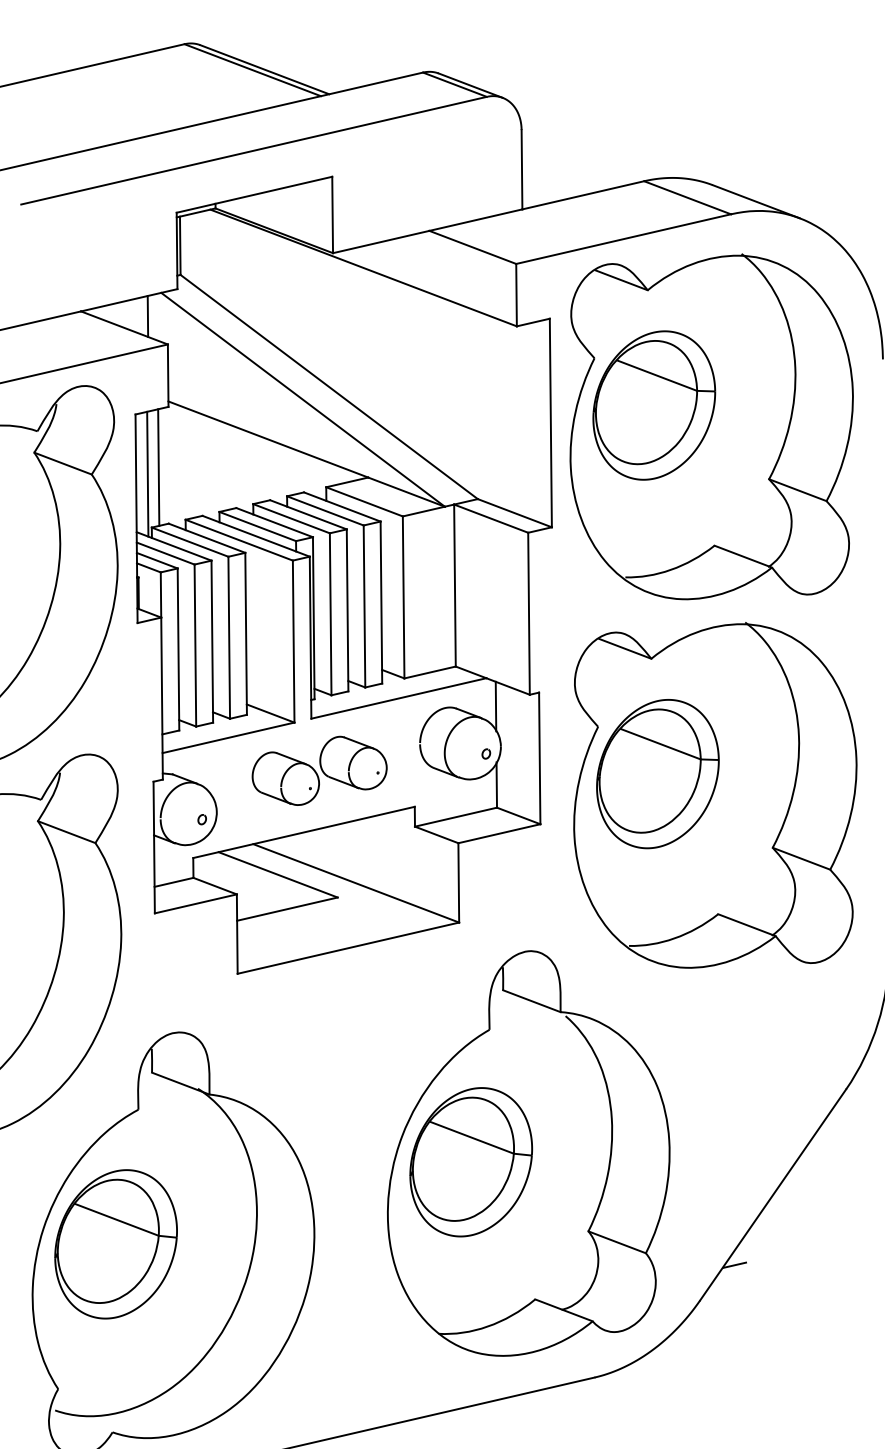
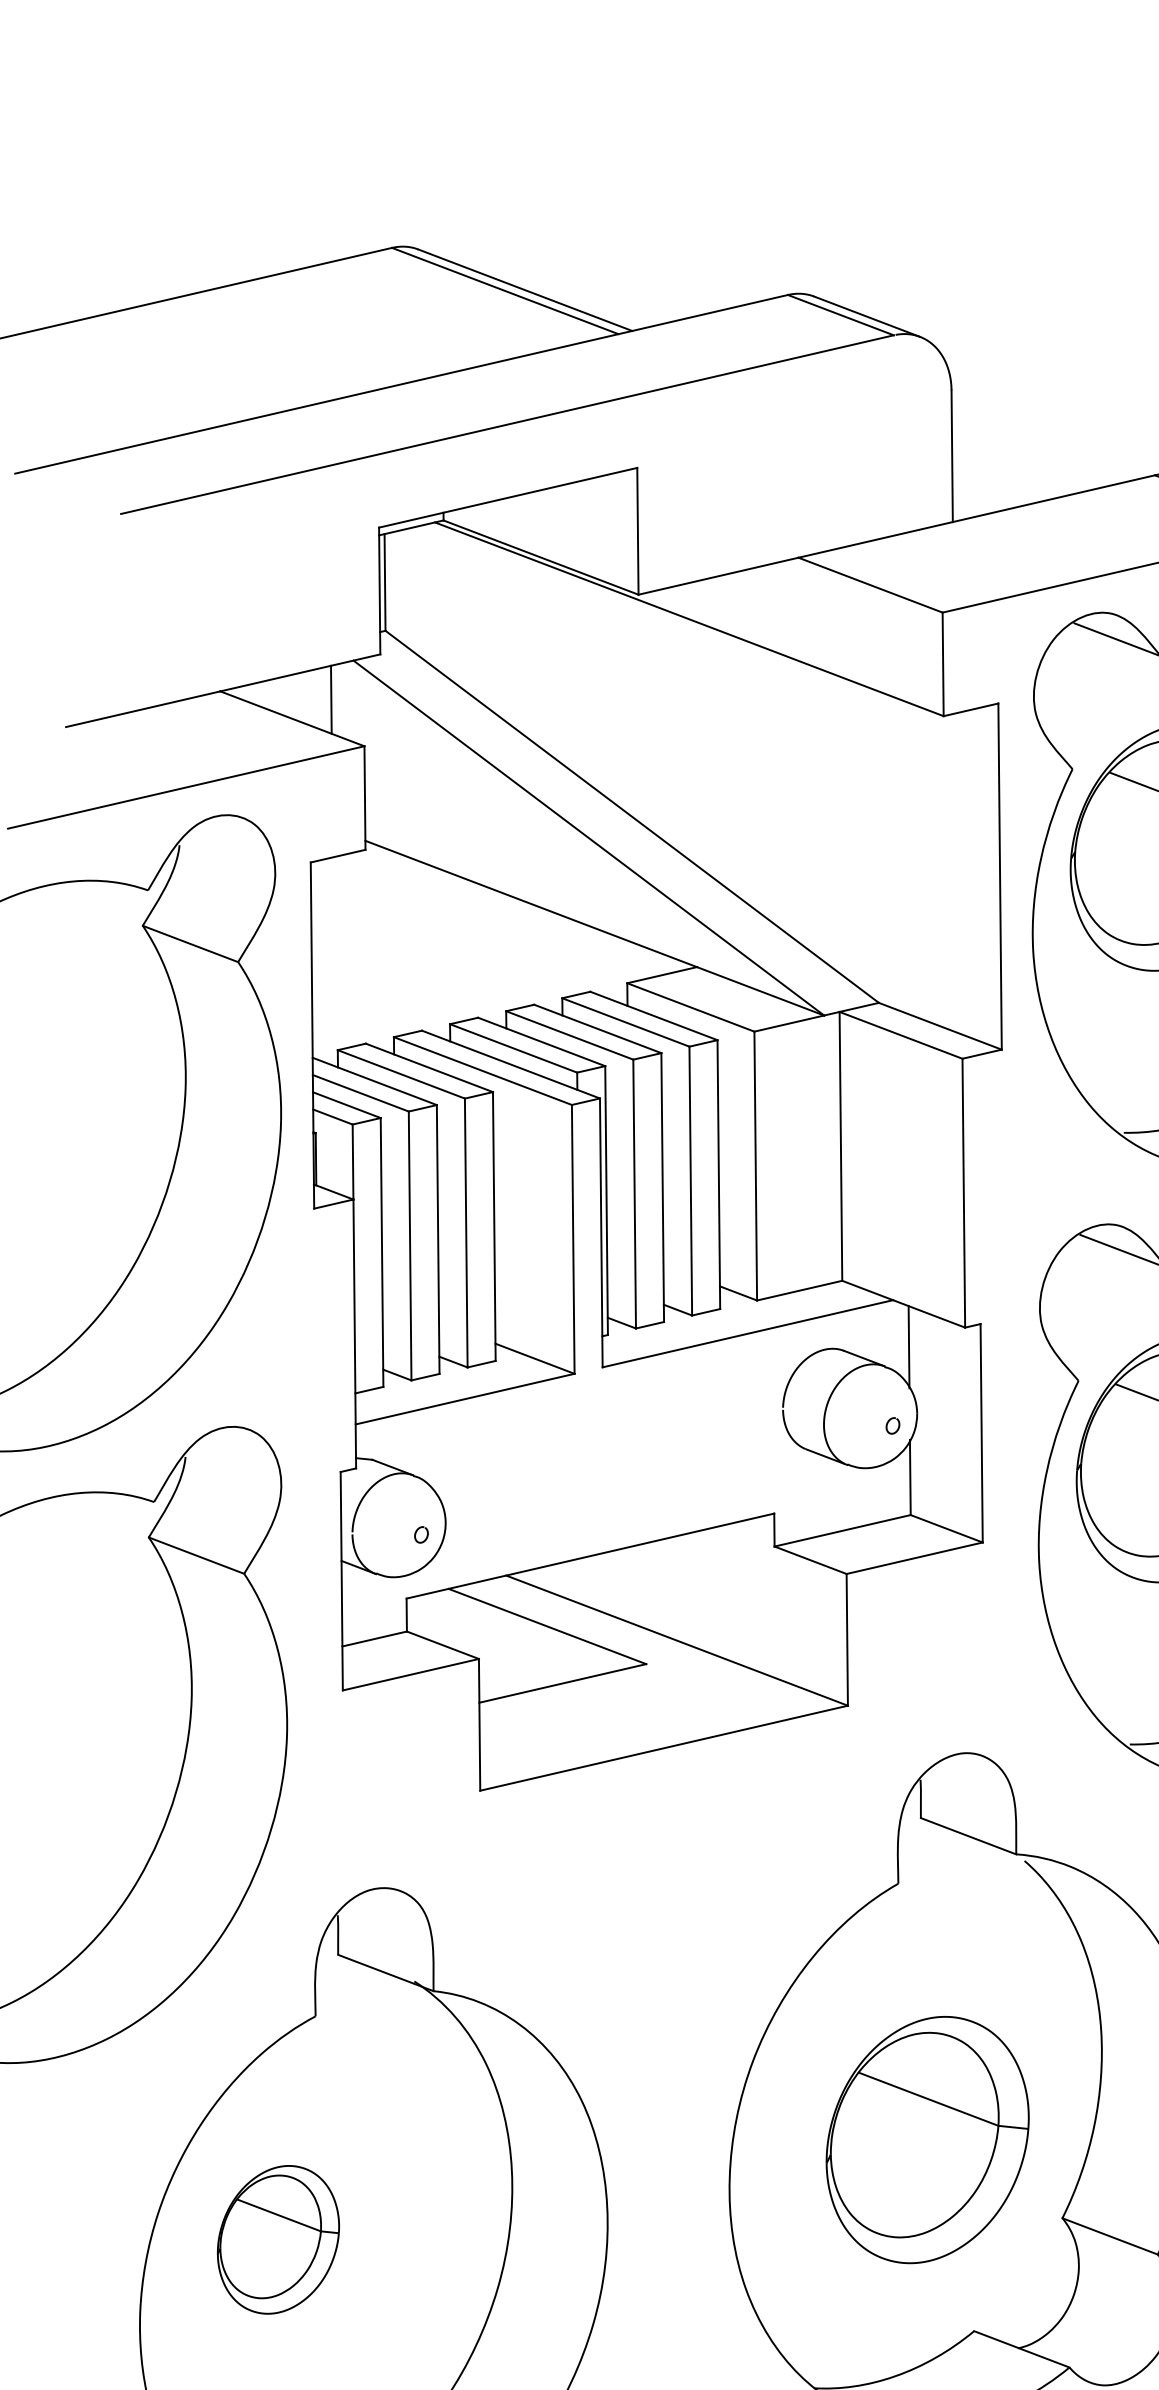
line: (158, 467) -> (348, 950), removed
line: (147, 473) -> (330, 960), removed
part: (319, 770) -> (616, 1453), removed
part: (471, 1162) -> (928, 2140), moved
part: (115, 1244) -> (277, 2240), size x0.6

